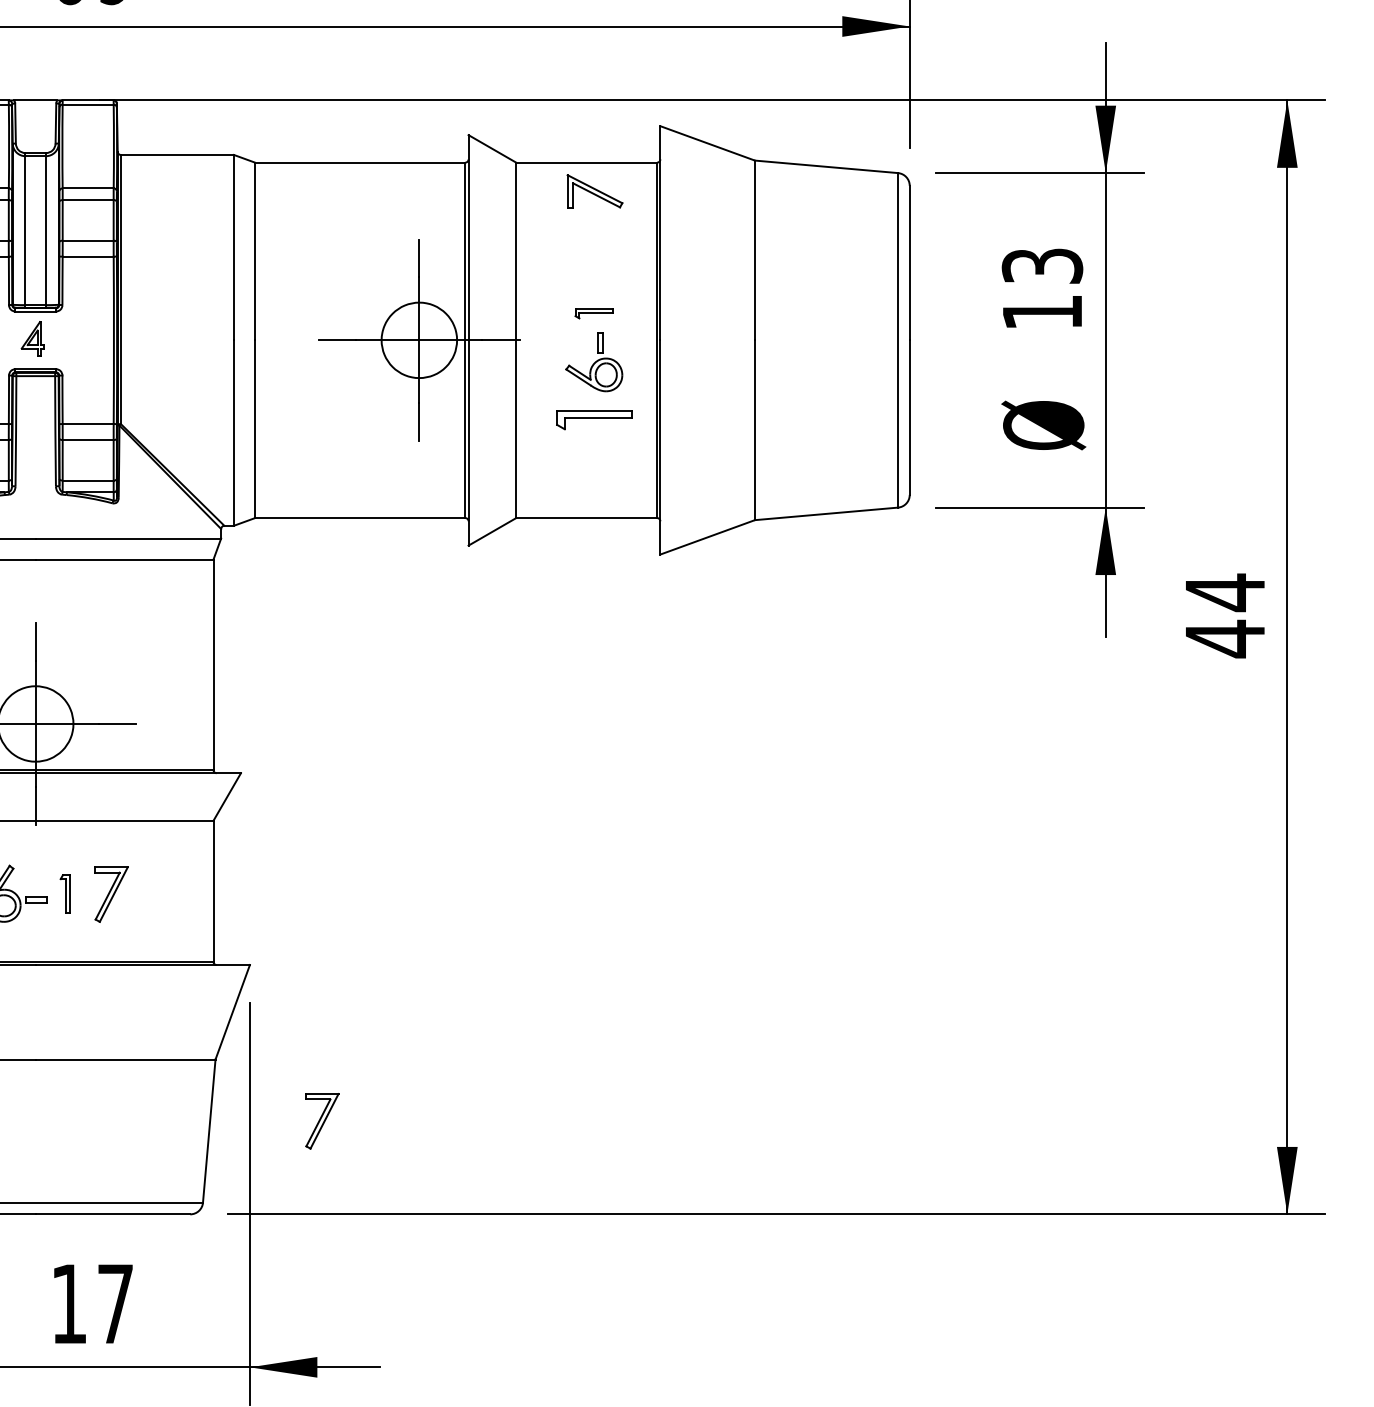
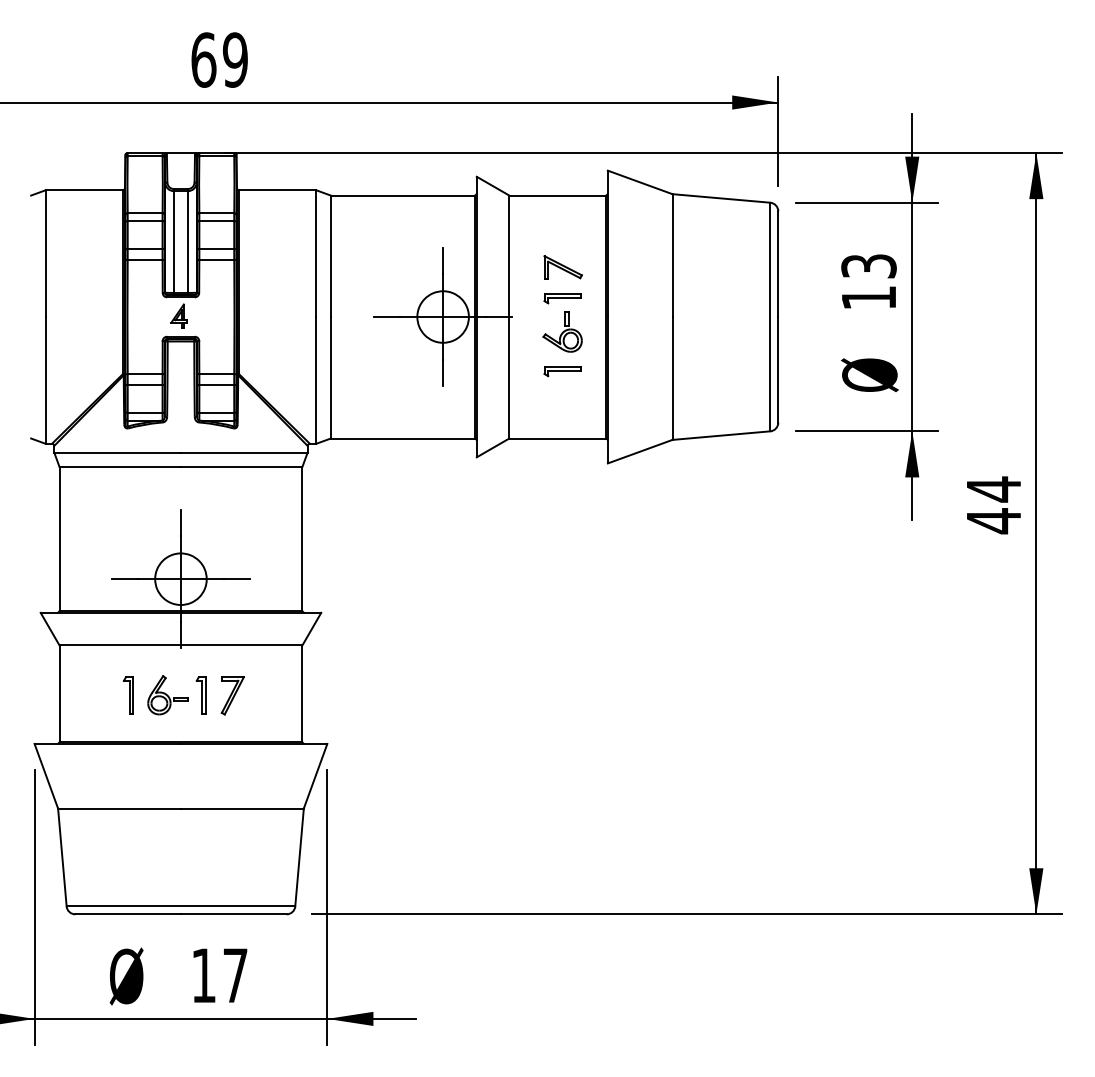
part: (593, 191) -> (562, 267), moved
part: (593, 313) -> (562, 298), size x1.43
part: (593, 420) -> (562, 371), size x0.71
part: (64, 894) -> (200, 695), size x1.43
part: (321, 1120) -> (376, 850), removed

